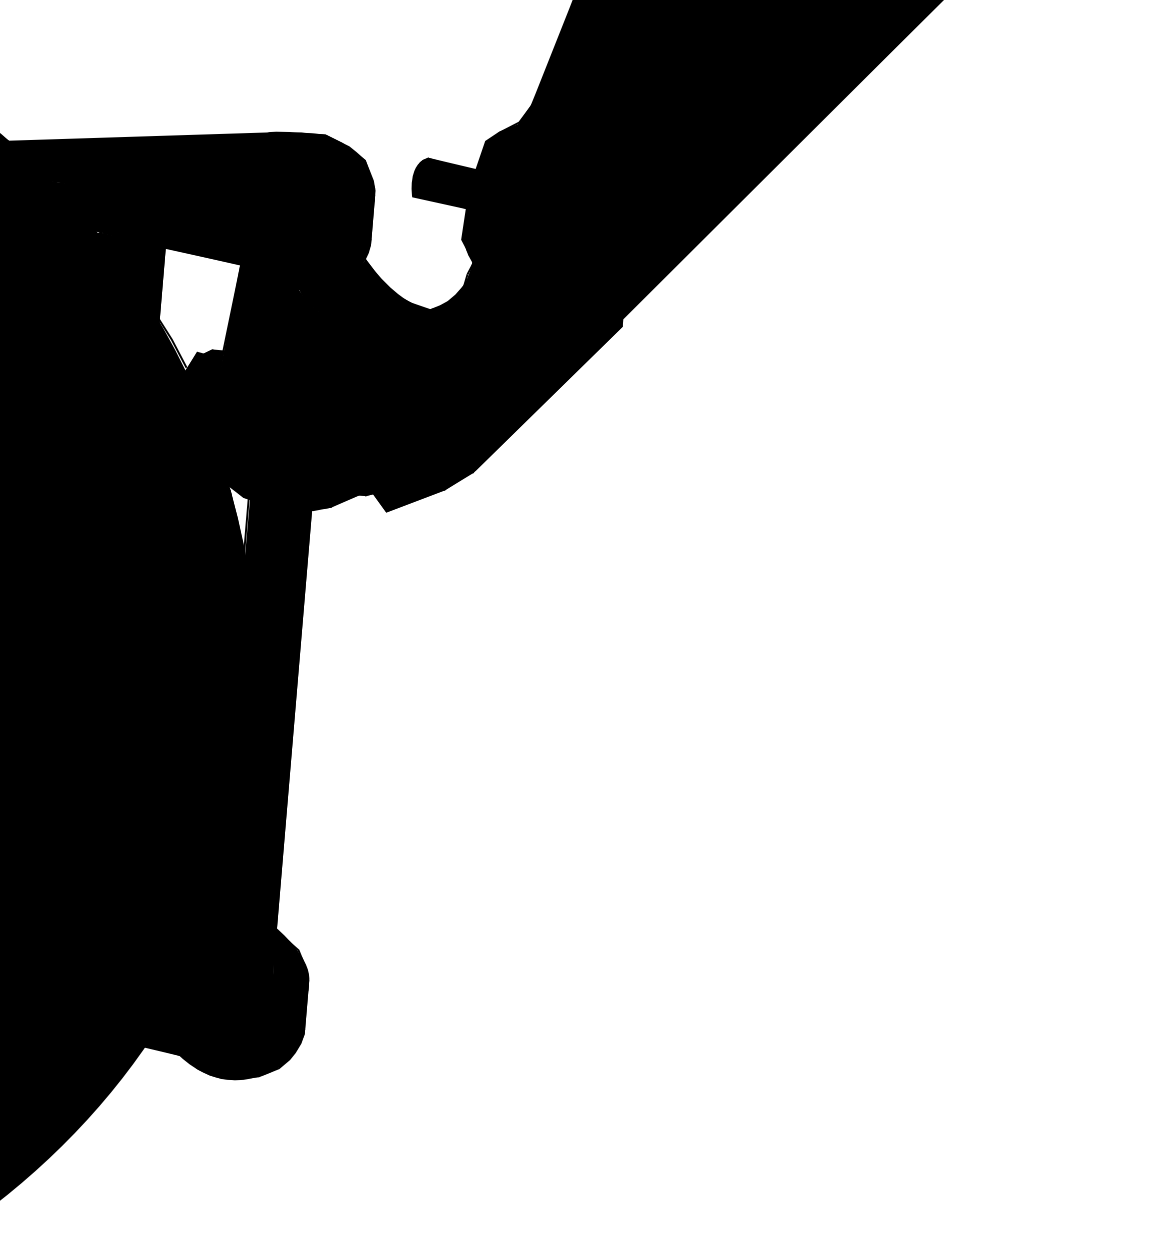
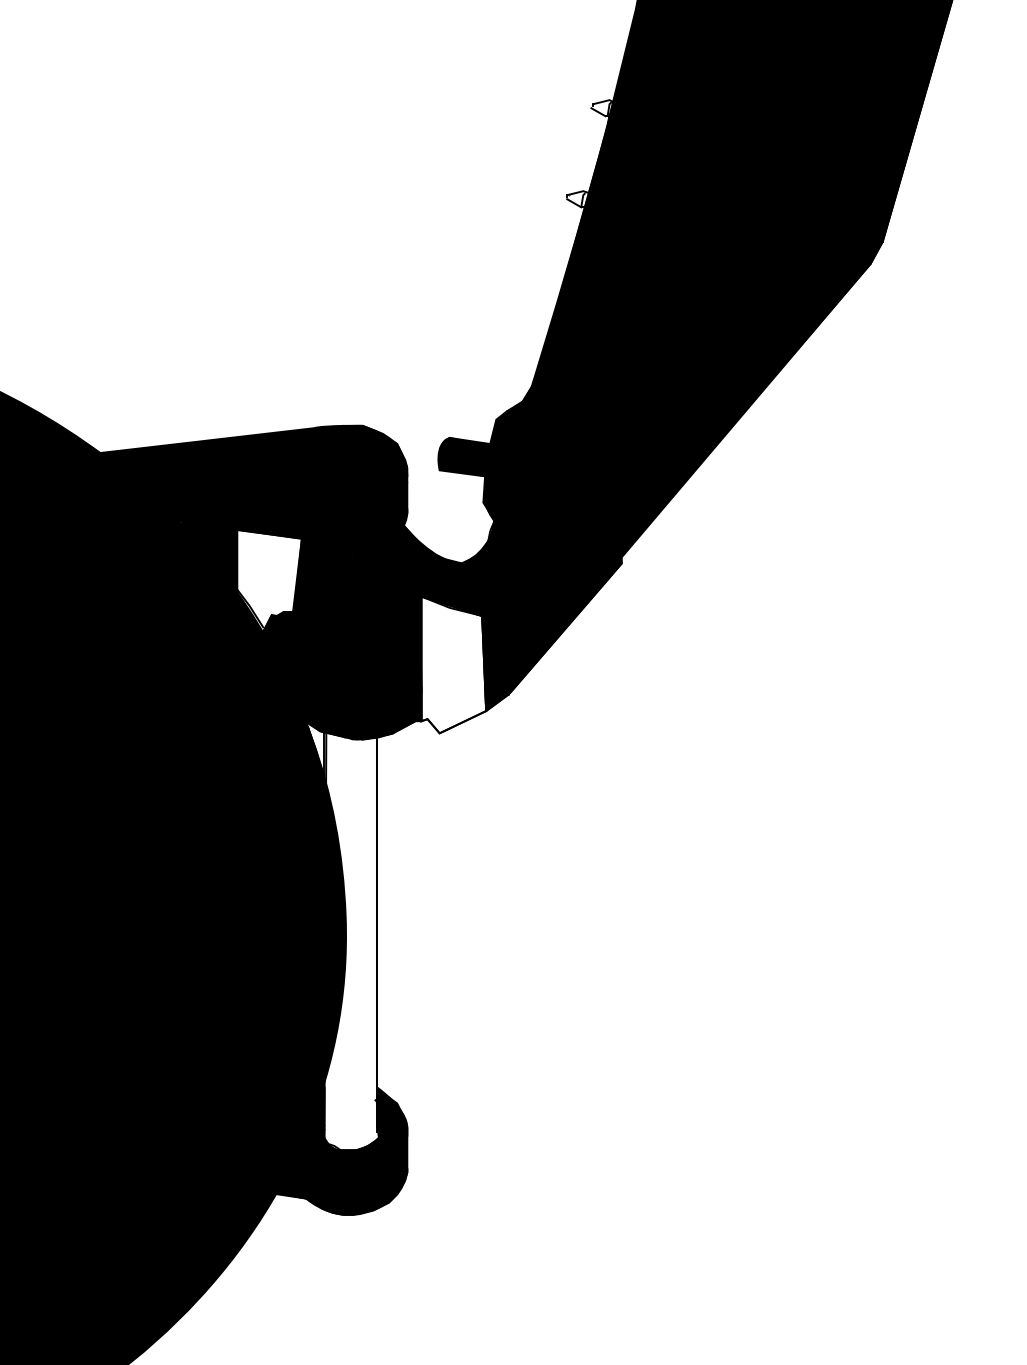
fill: (410, 430) -> (453, 664), removed
fill: (260, 751) -> (351, 941), removed

